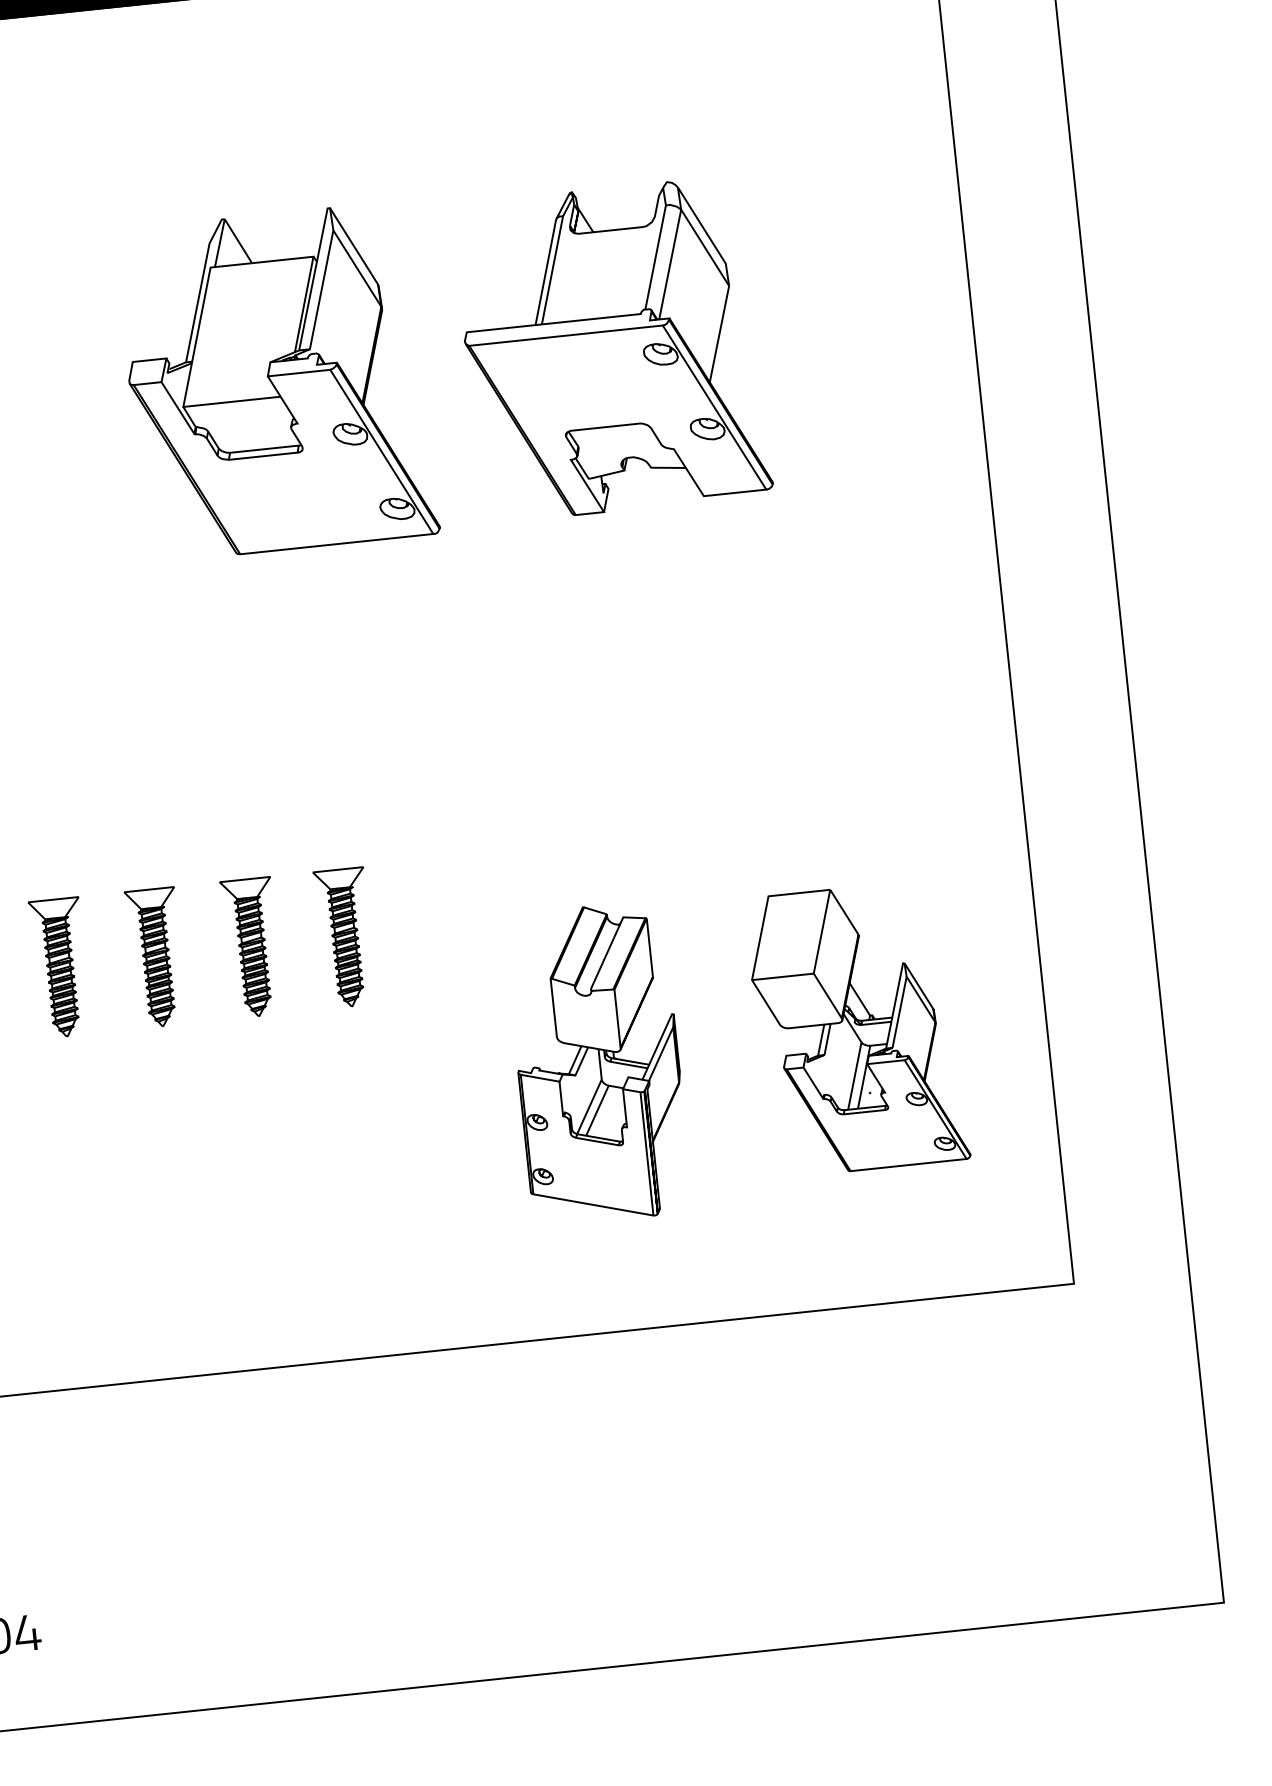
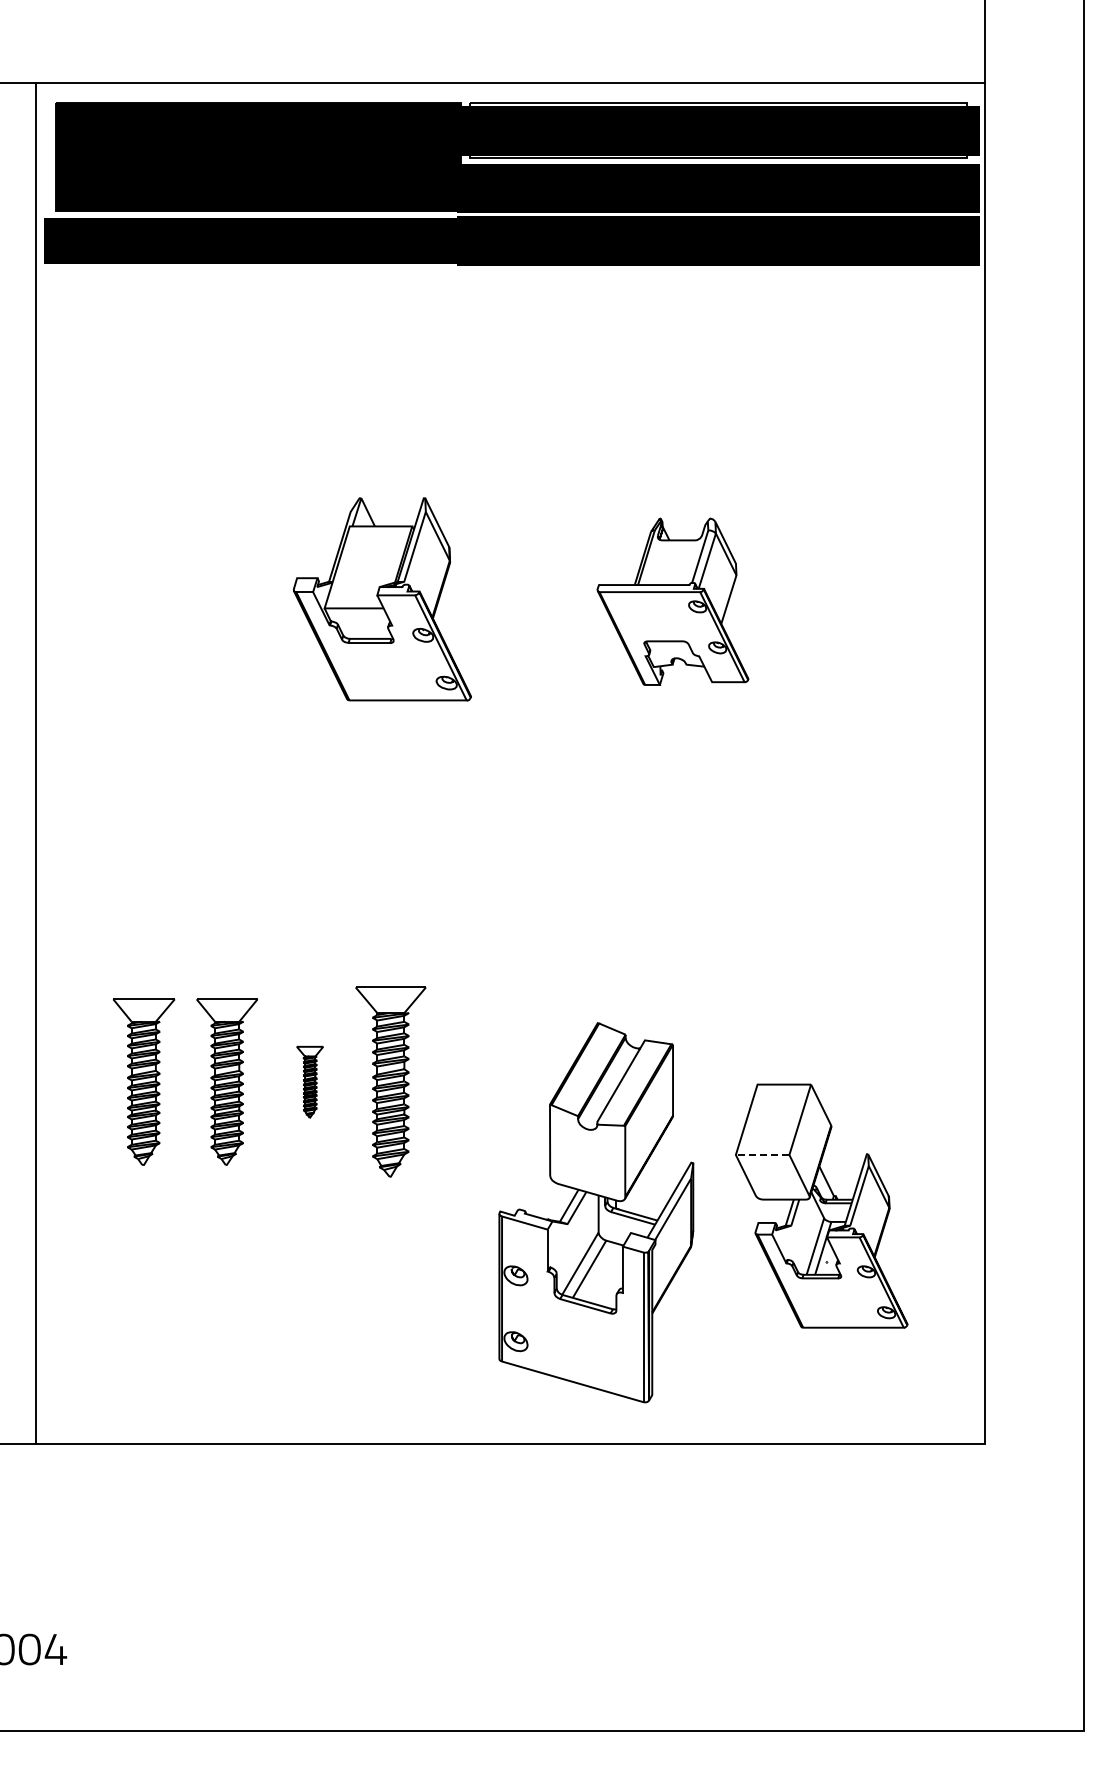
part: (611, 349) -> (672, 601), size x0.6
part: (277, 382) -> (382, 599), size x0.7
part: (344, 938) -> (390, 1082), size x1.6
part: (251, 948) -> (309, 1082), size x0.6
part: (155, 958) -> (226, 1082), size x1.4
part: (60, 968) -> (143, 1082), size x1.4
line: (782, 976) -> (762, 1154), solid -> dashed
part: (598, 1063) -> (596, 1212), size x1.4

